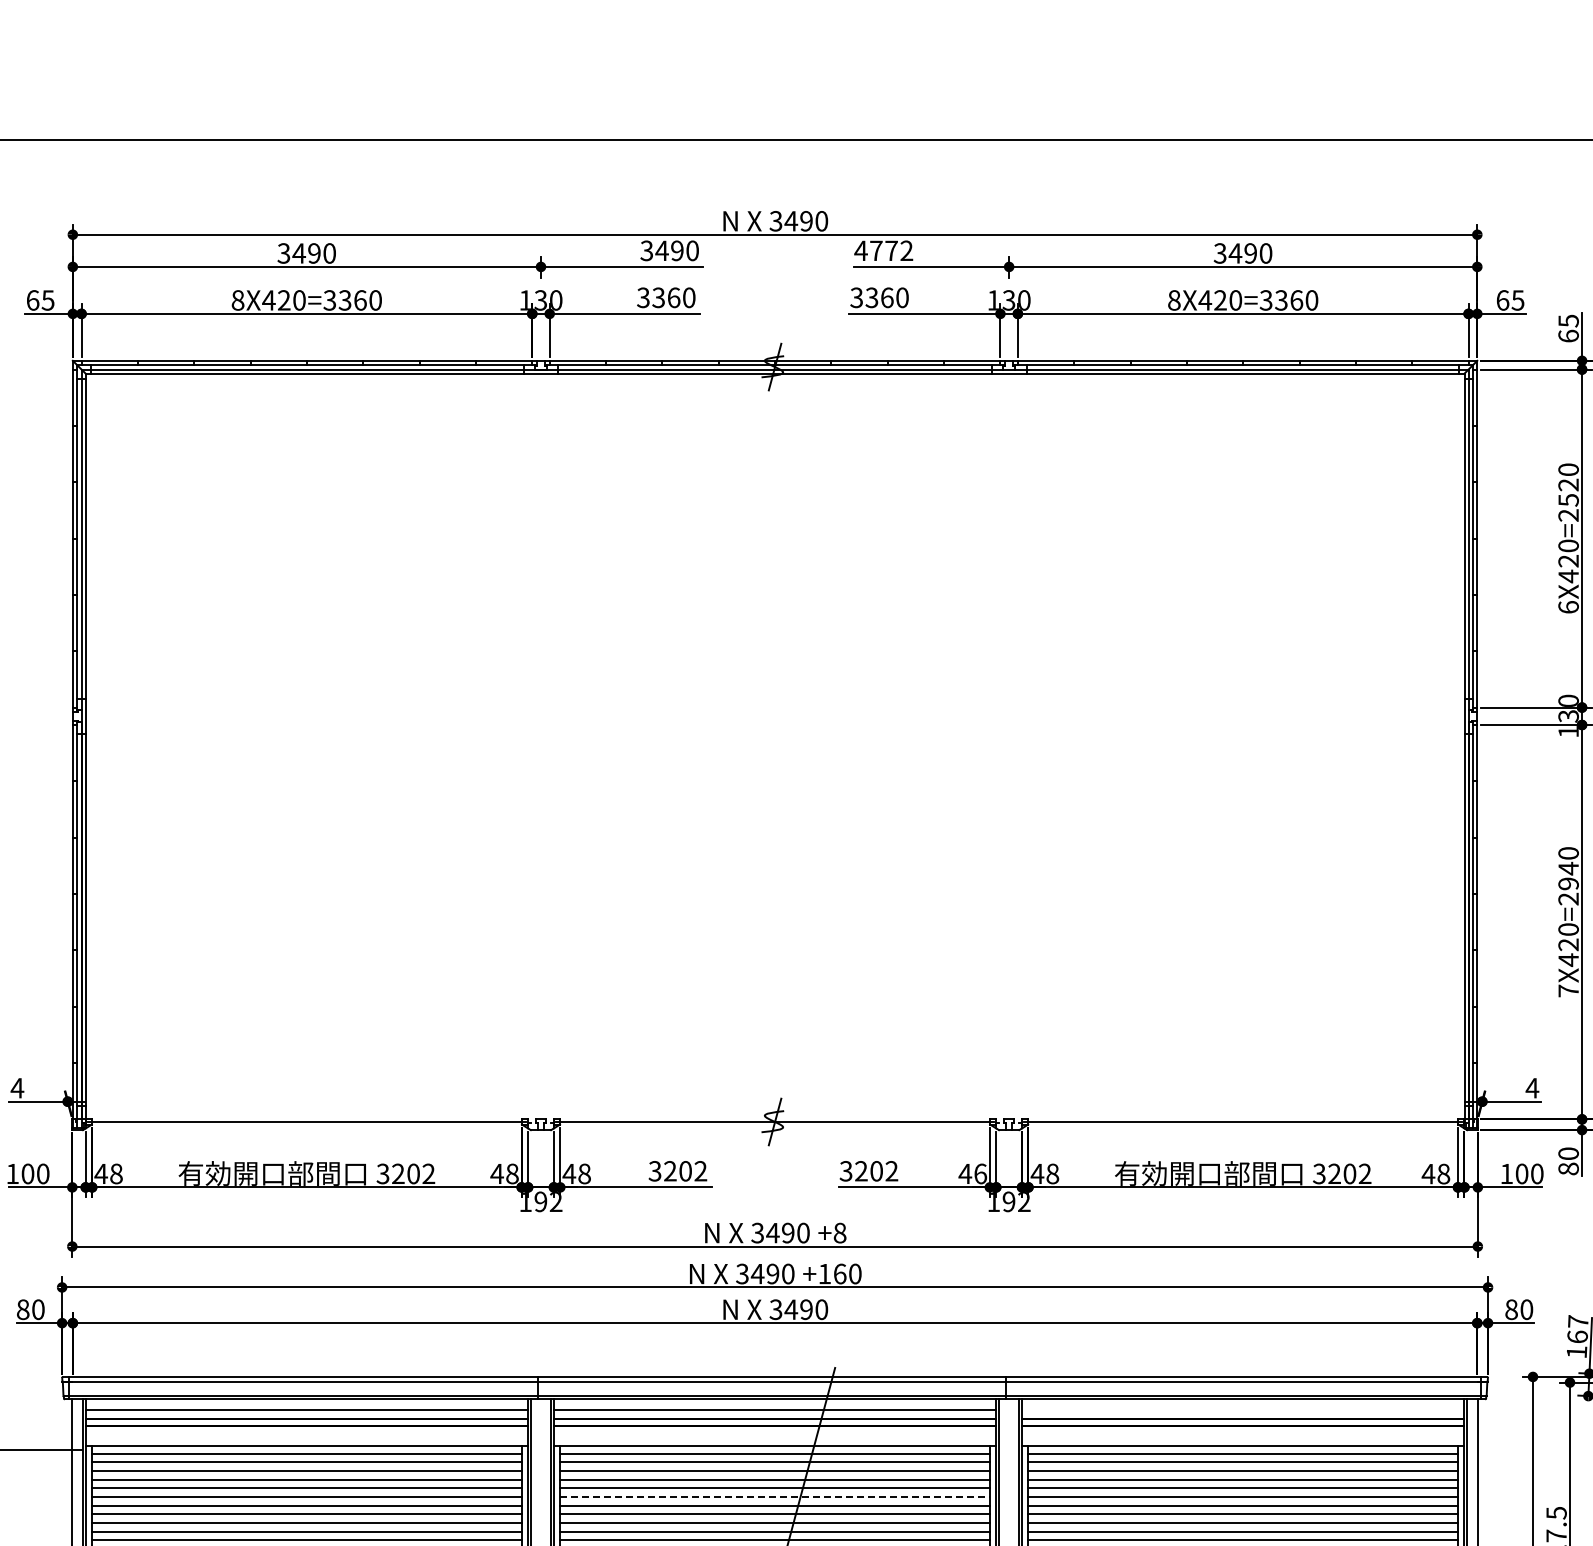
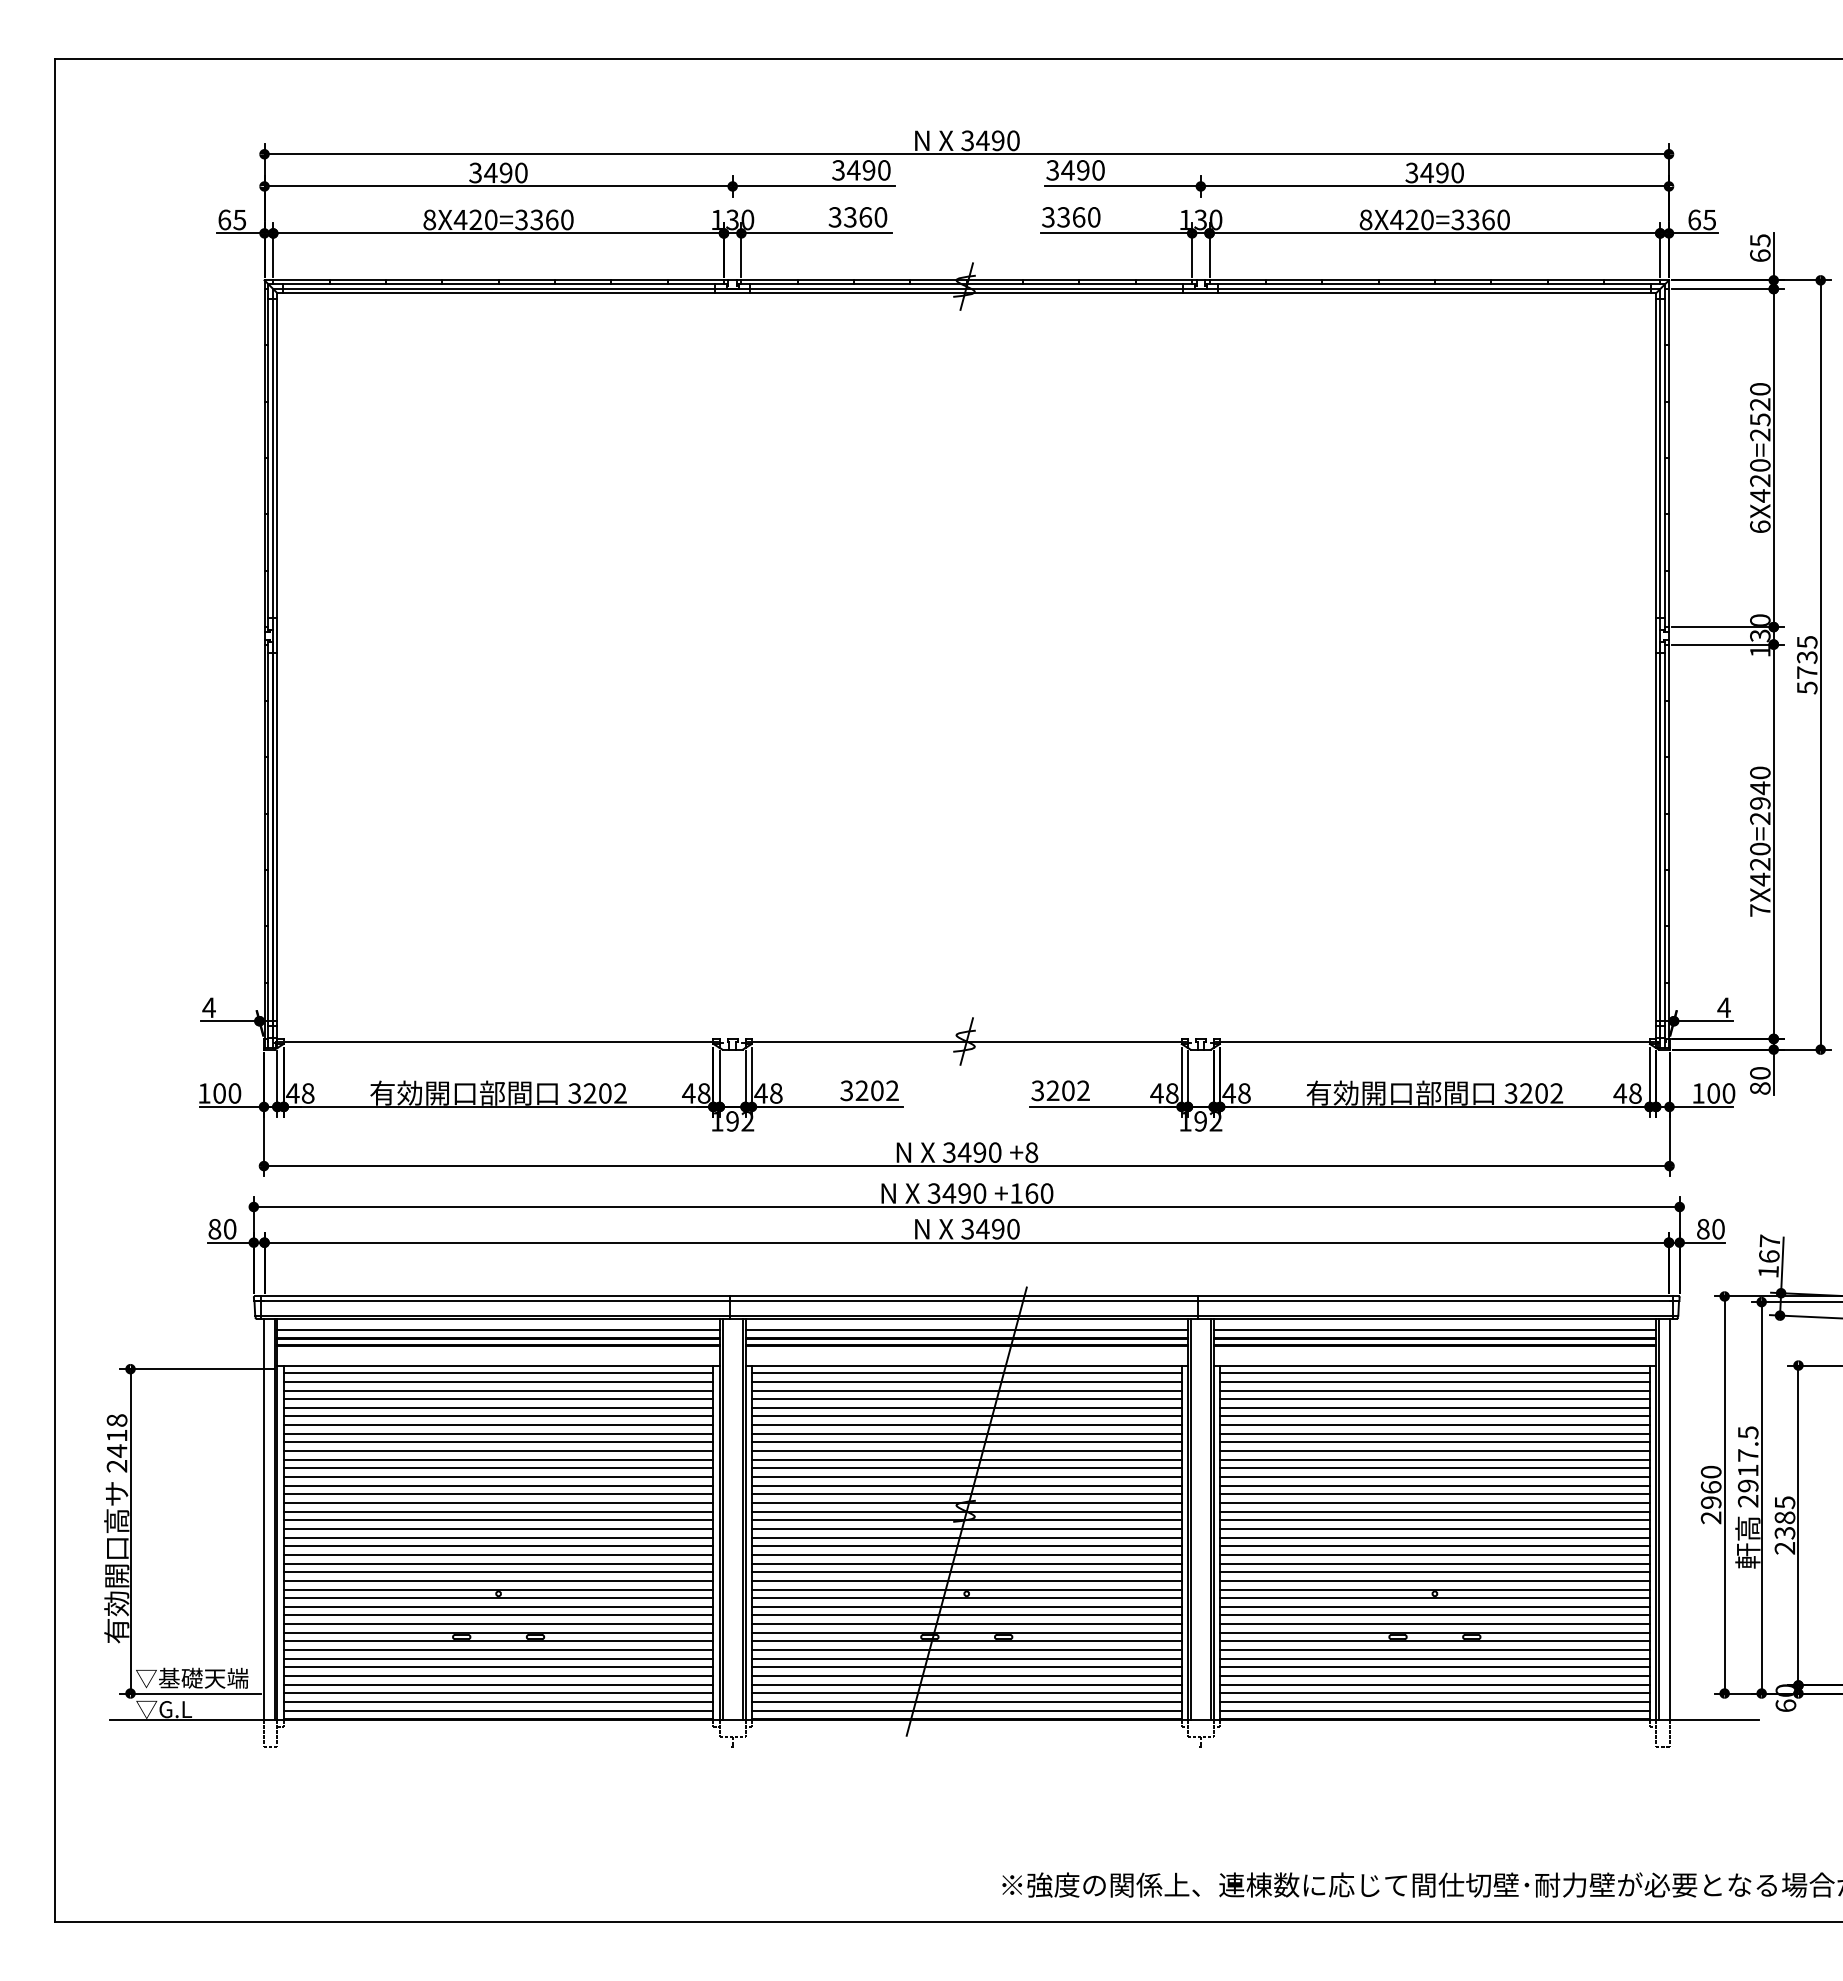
text: (882, 250) -> (1074, 170), 4772 -> 3490
text: (980, 1173) -> (1172, 1093), 46 -> 48
line: (1242, 1409) -> (1434, 1329), added
line: (774, 1496) -> (966, 1416), dashed -> solid

